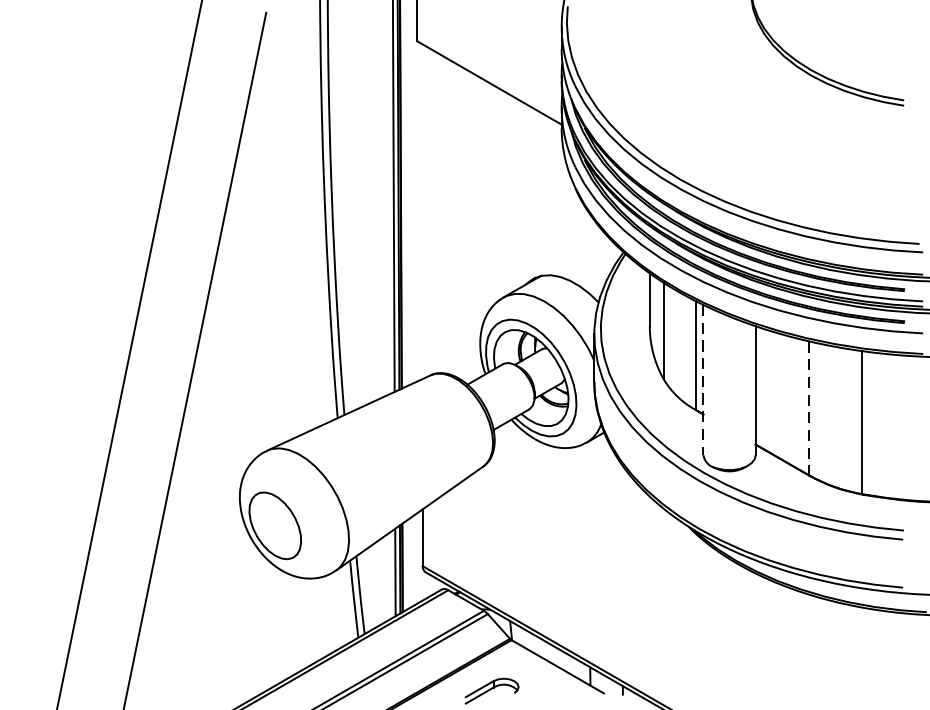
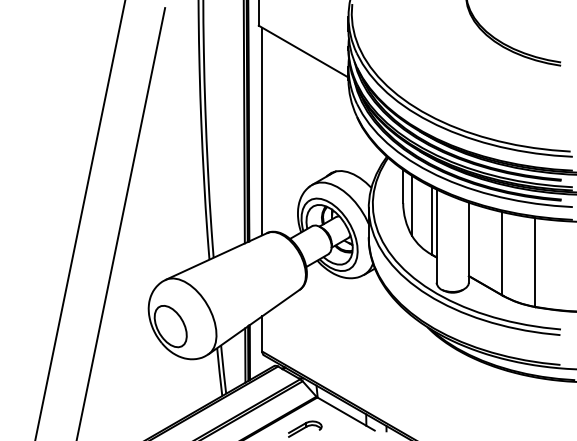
line: (423, 211) -> (262, 131), added
line: (703, 380) -> (436, 236), dashed -> solid
line: (809, 408) -> (502, 253), dashed -> solid

